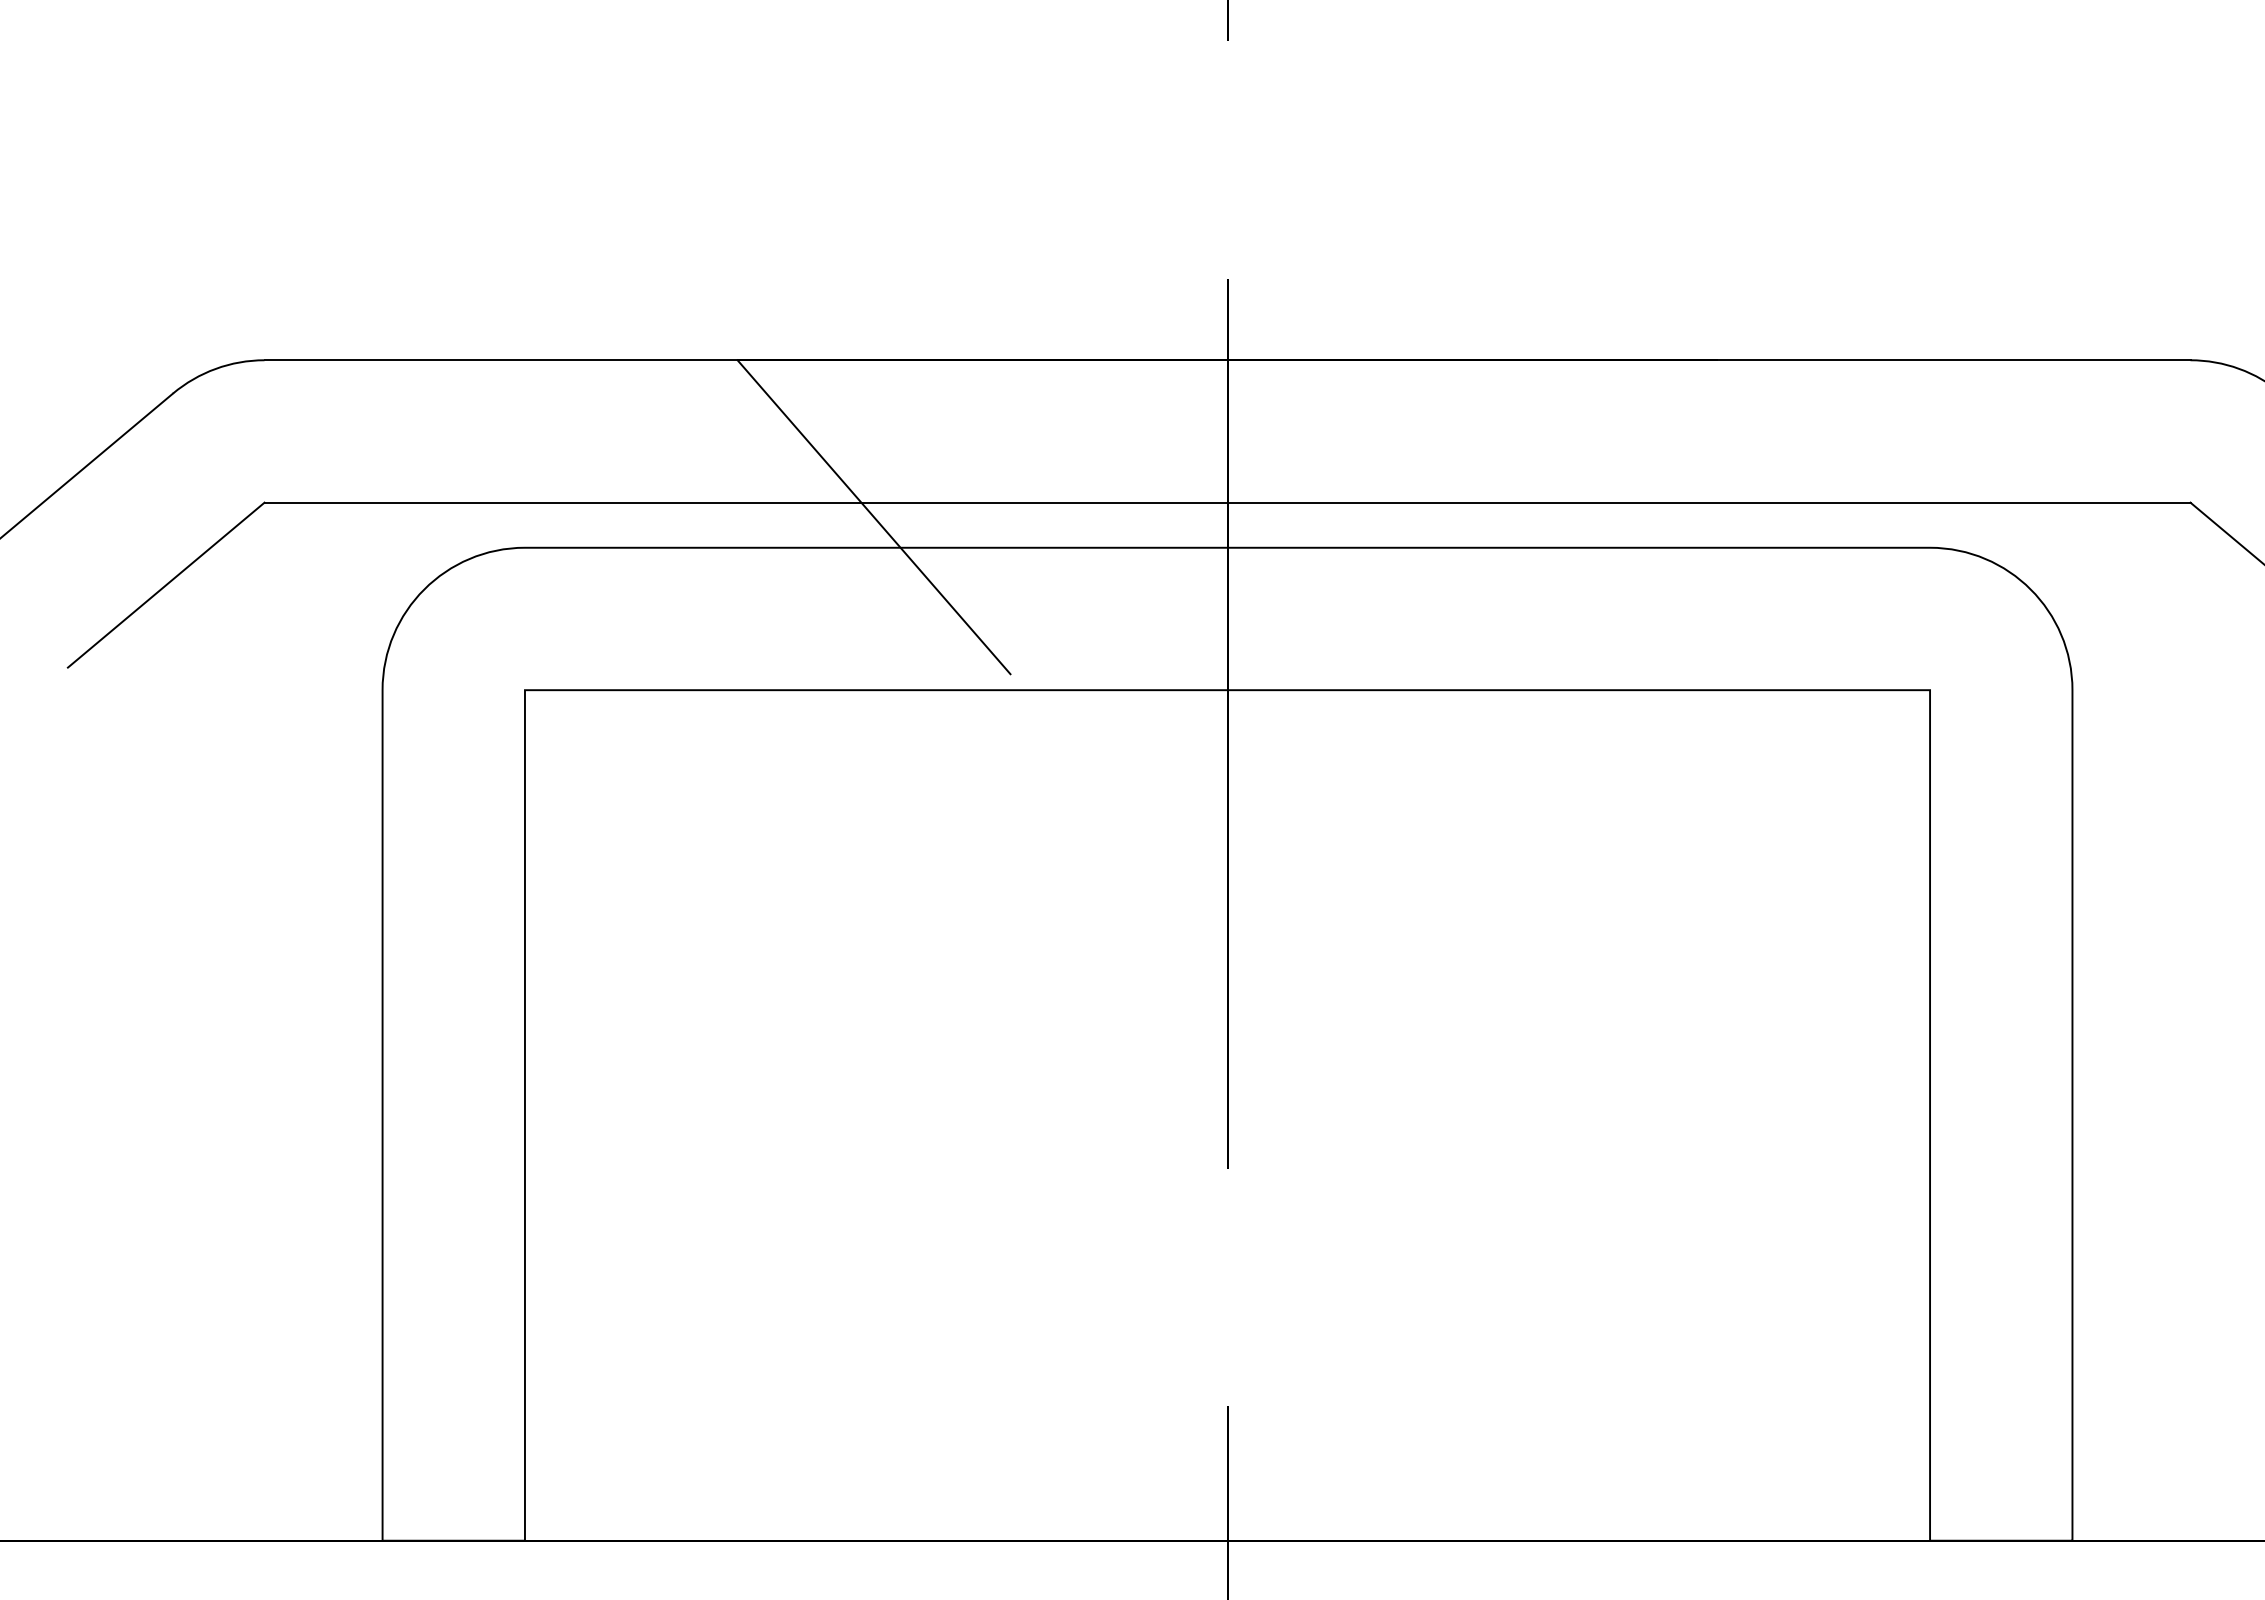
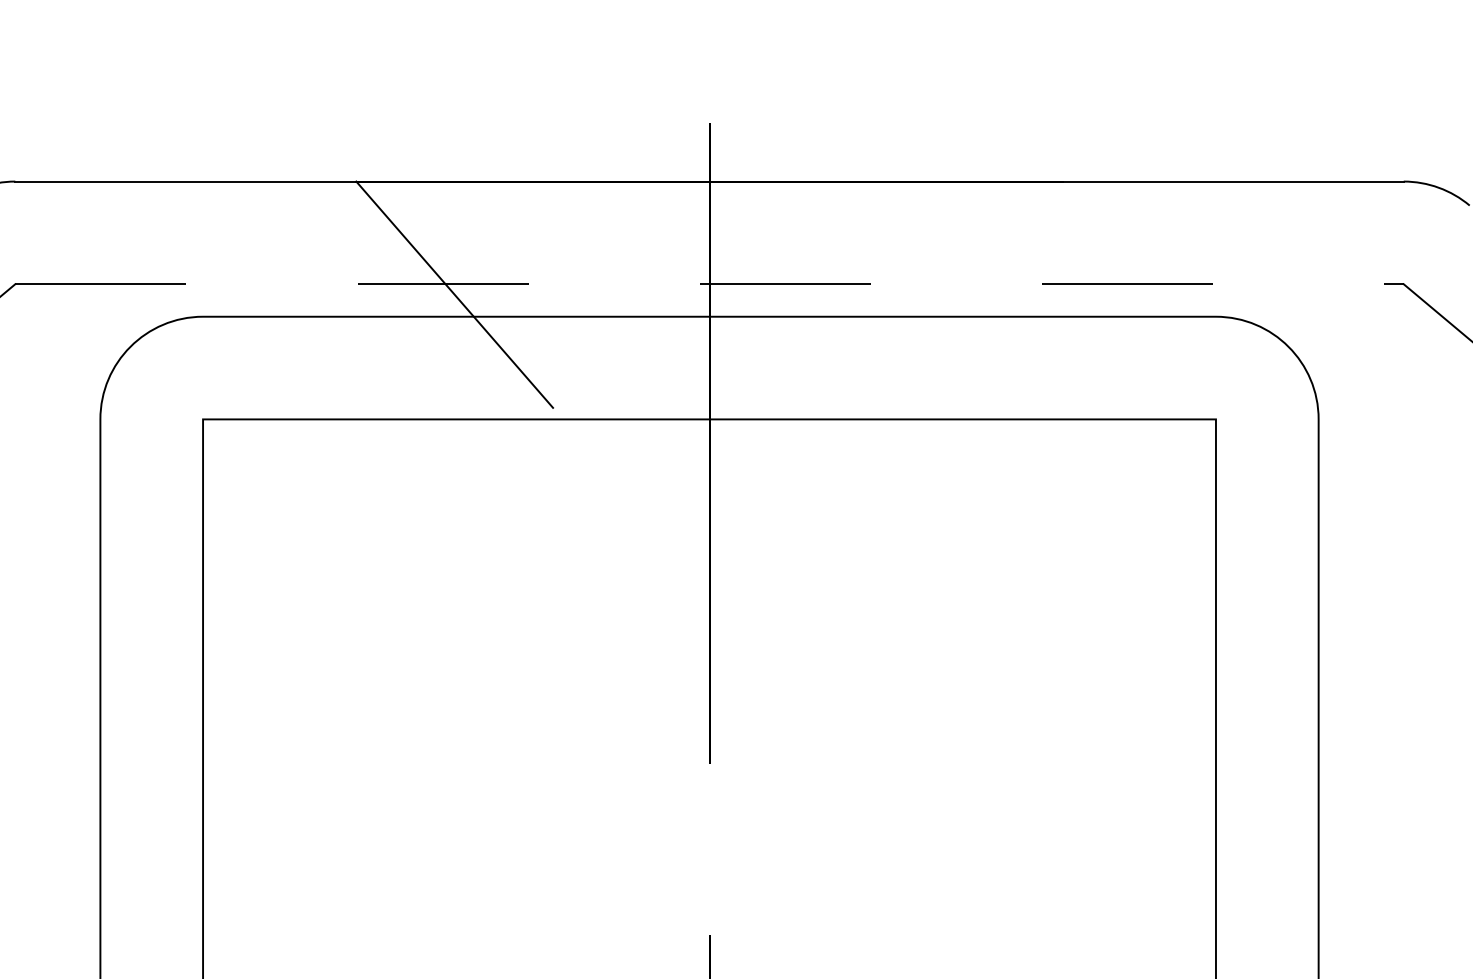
line: (1227, 502) -> (709, 284), solid -> dashed

